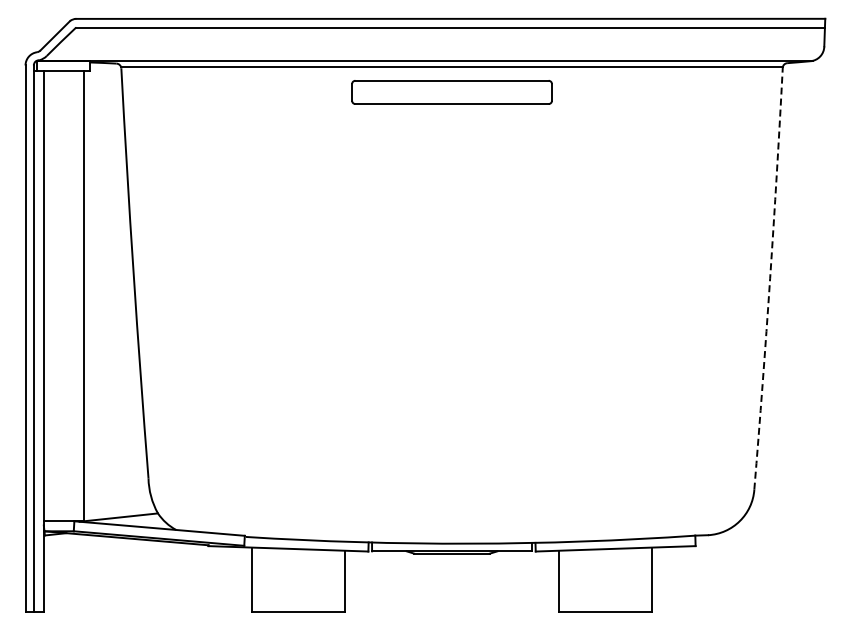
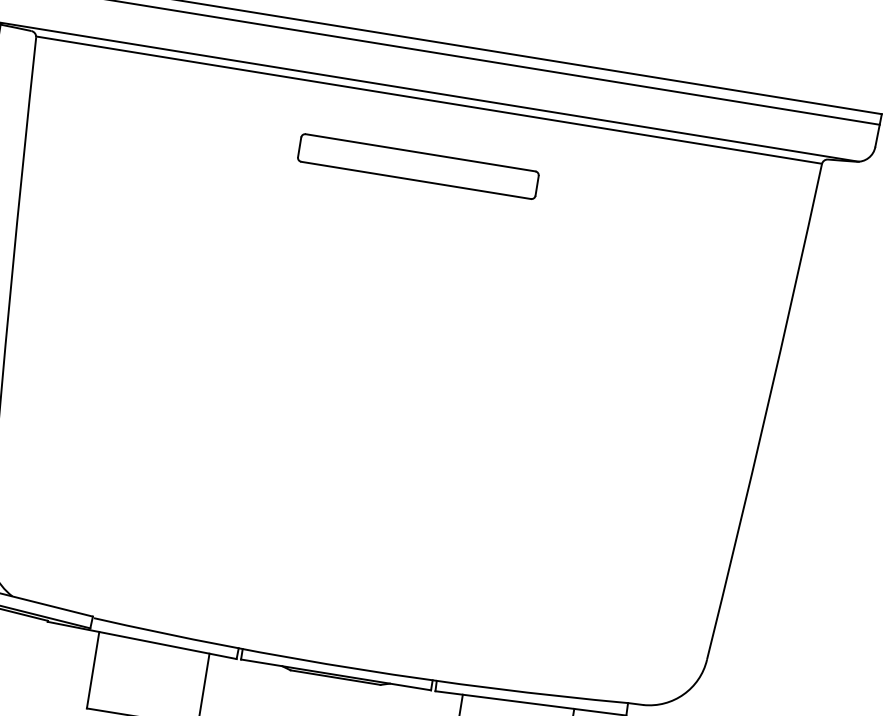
part: (451, 92) -> (417, 166), moved
arc: (770, 278) -> (766, 412), dashed -> solid

